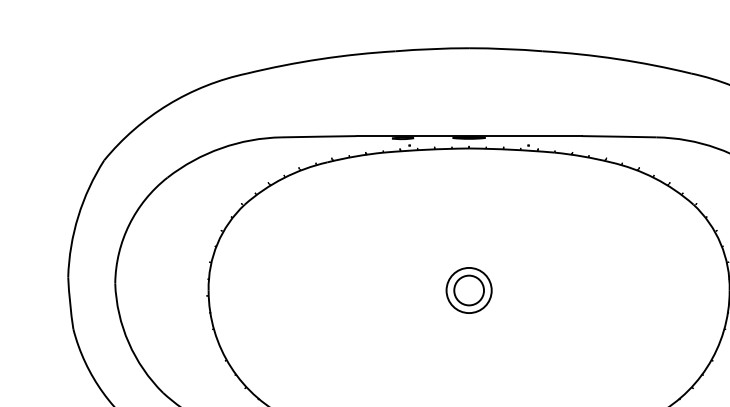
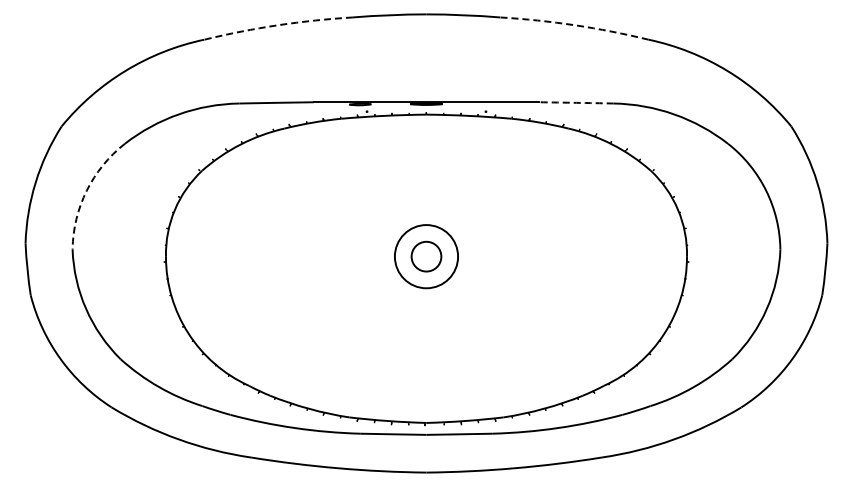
arc: (321, 59) -> (278, 25), solid -> dashed
arc: (617, 59) -> (574, 25), solid -> dashed
arc: (619, 136) -> (576, 102), solid -> dashed
arc: (129, 224) -> (86, 190), solid -> dashed
circle: (469, 290) -> (426, 256), size x1.4

